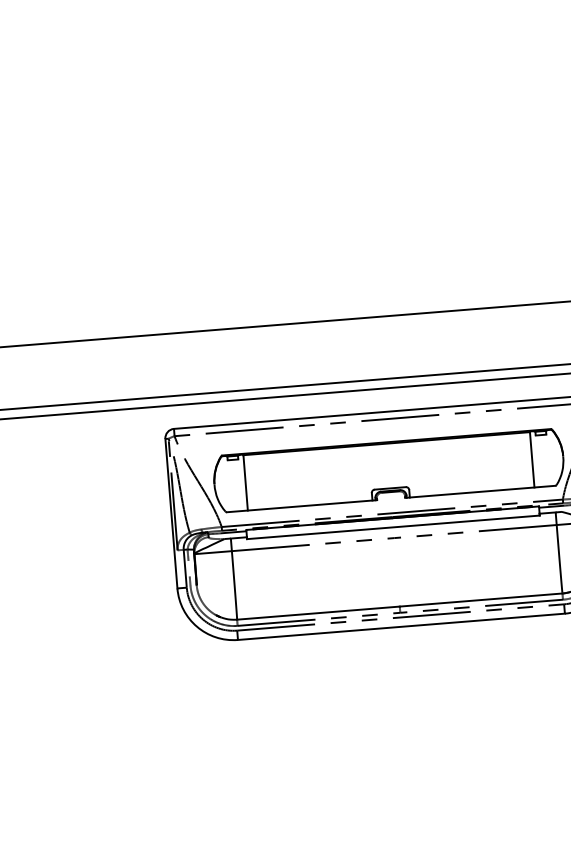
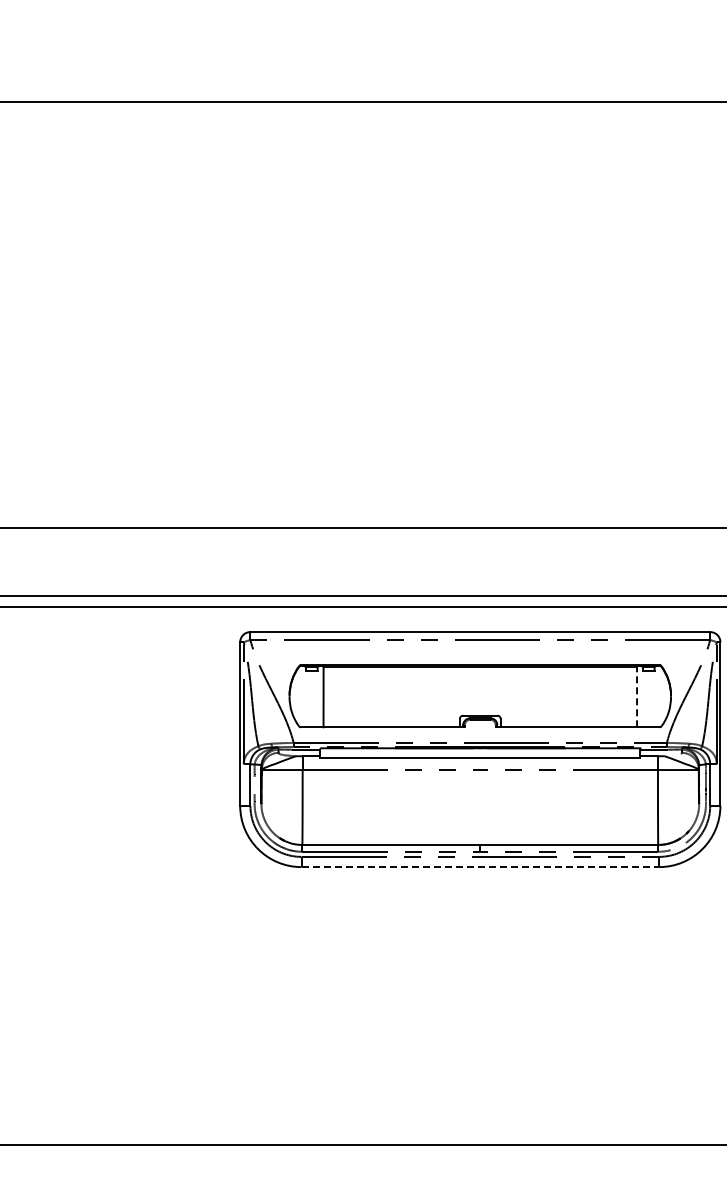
line: (532, 459) -> (637, 696), solid -> dashed
line: (401, 627) -> (480, 867), solid -> dashed

